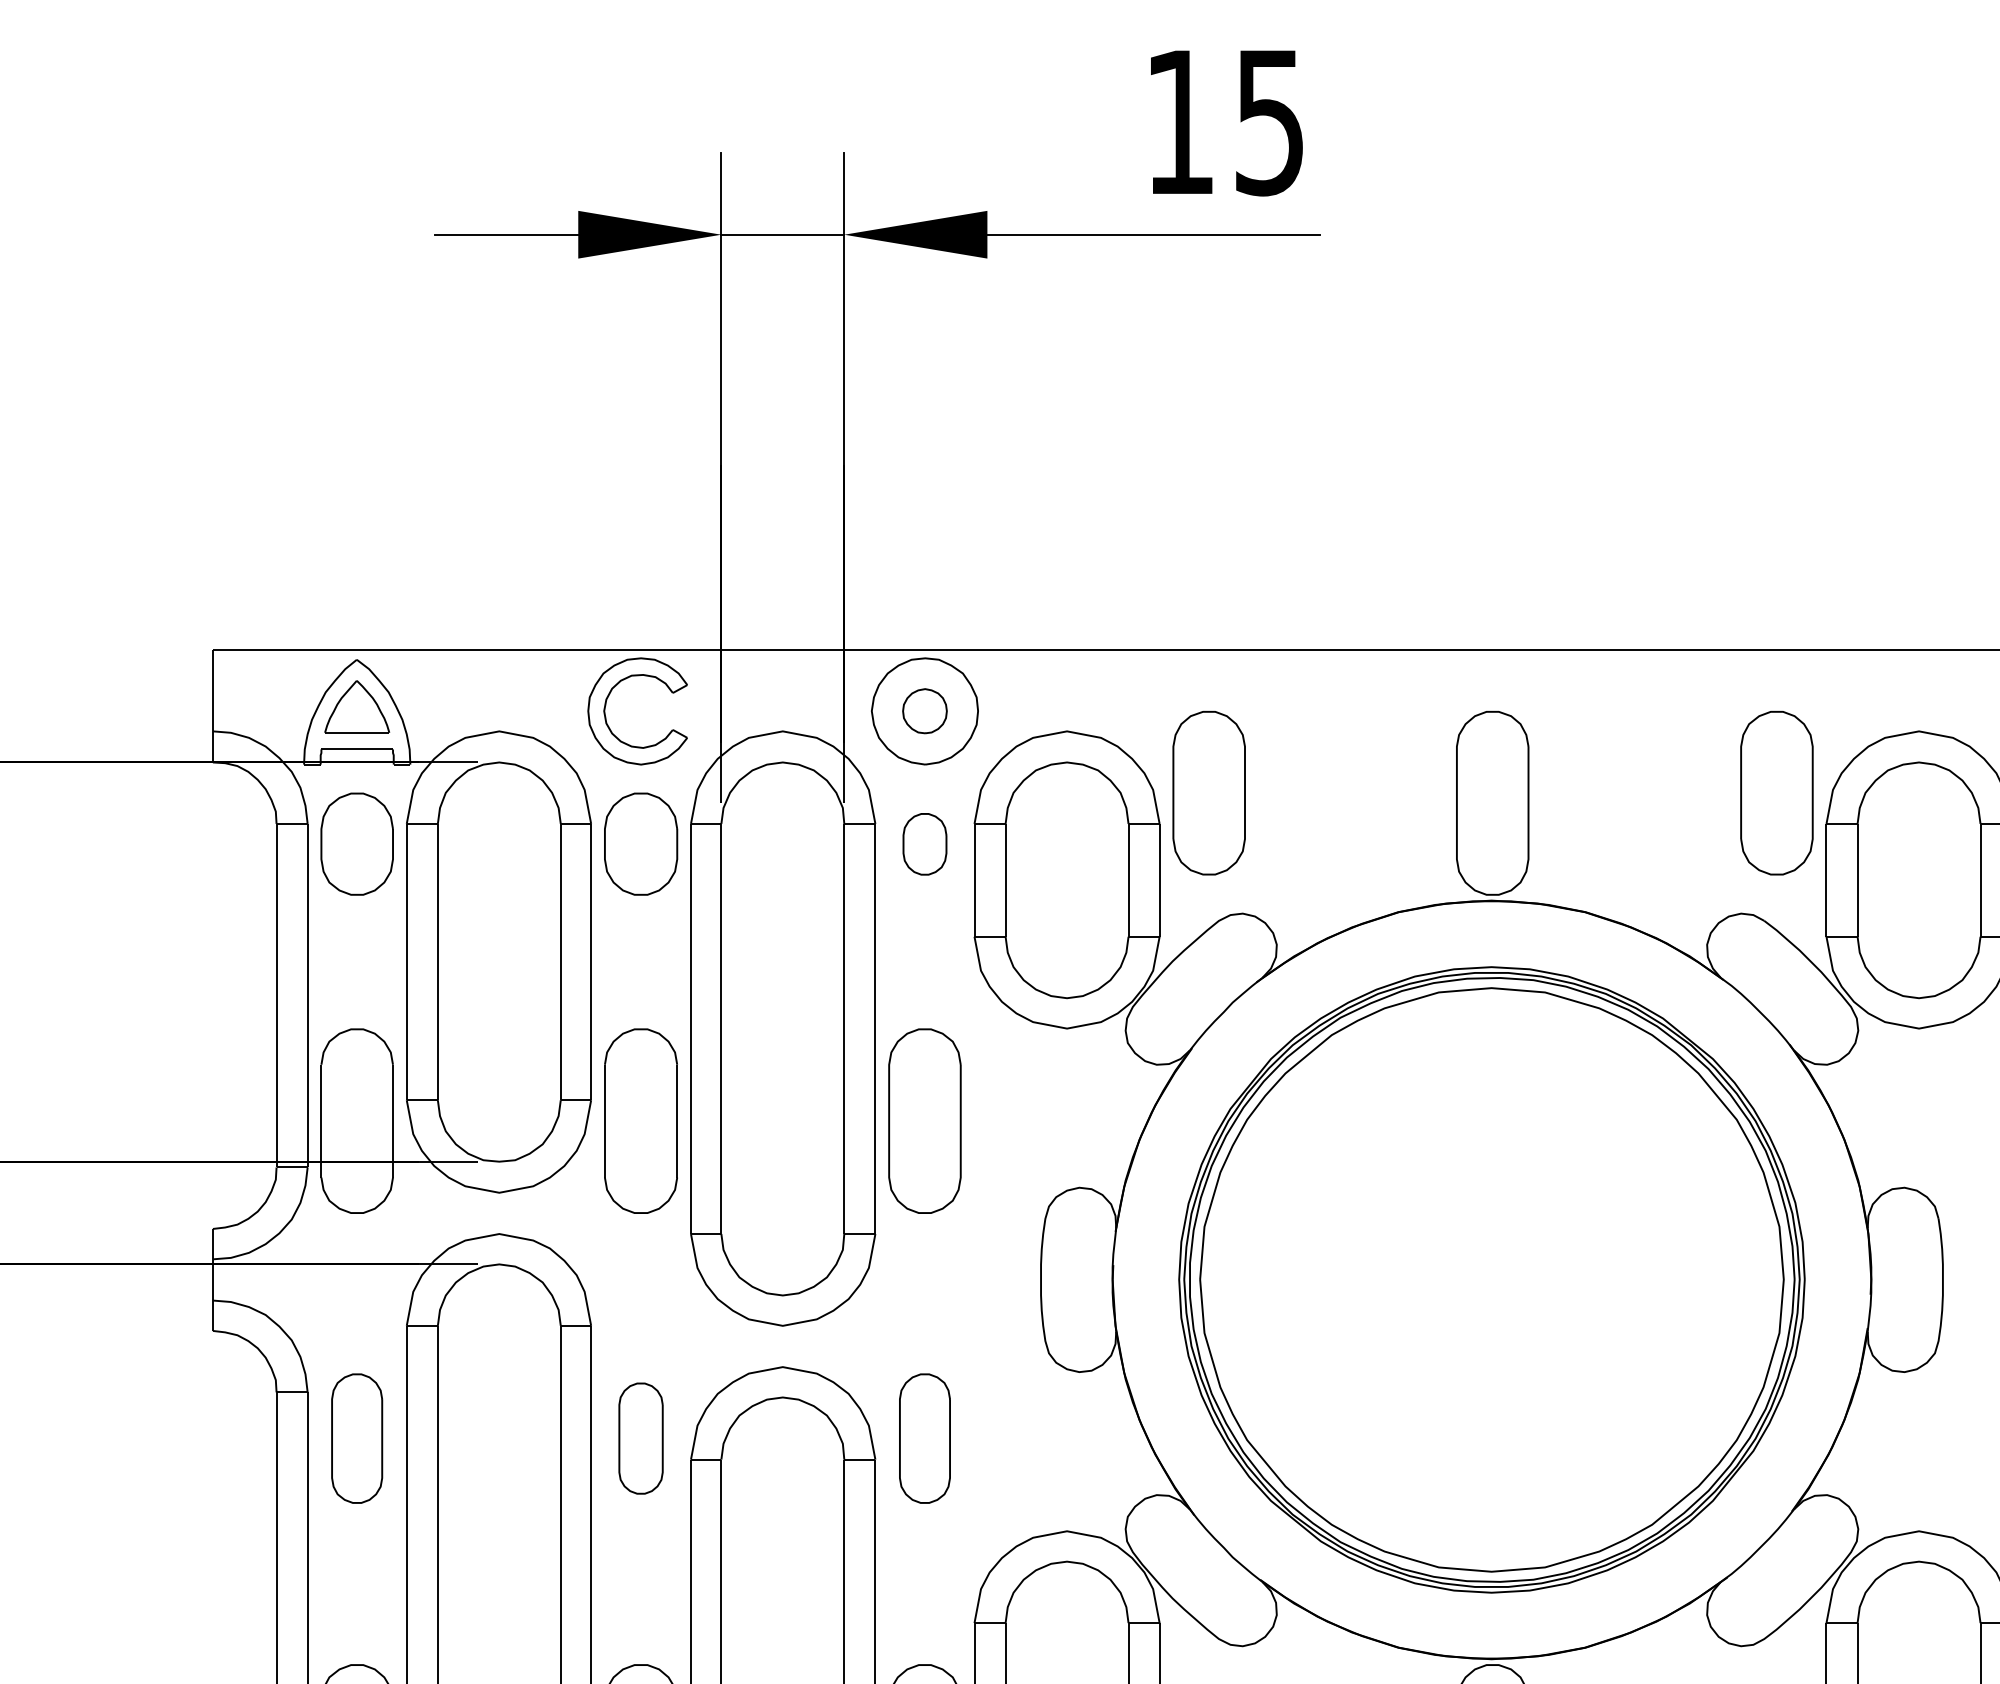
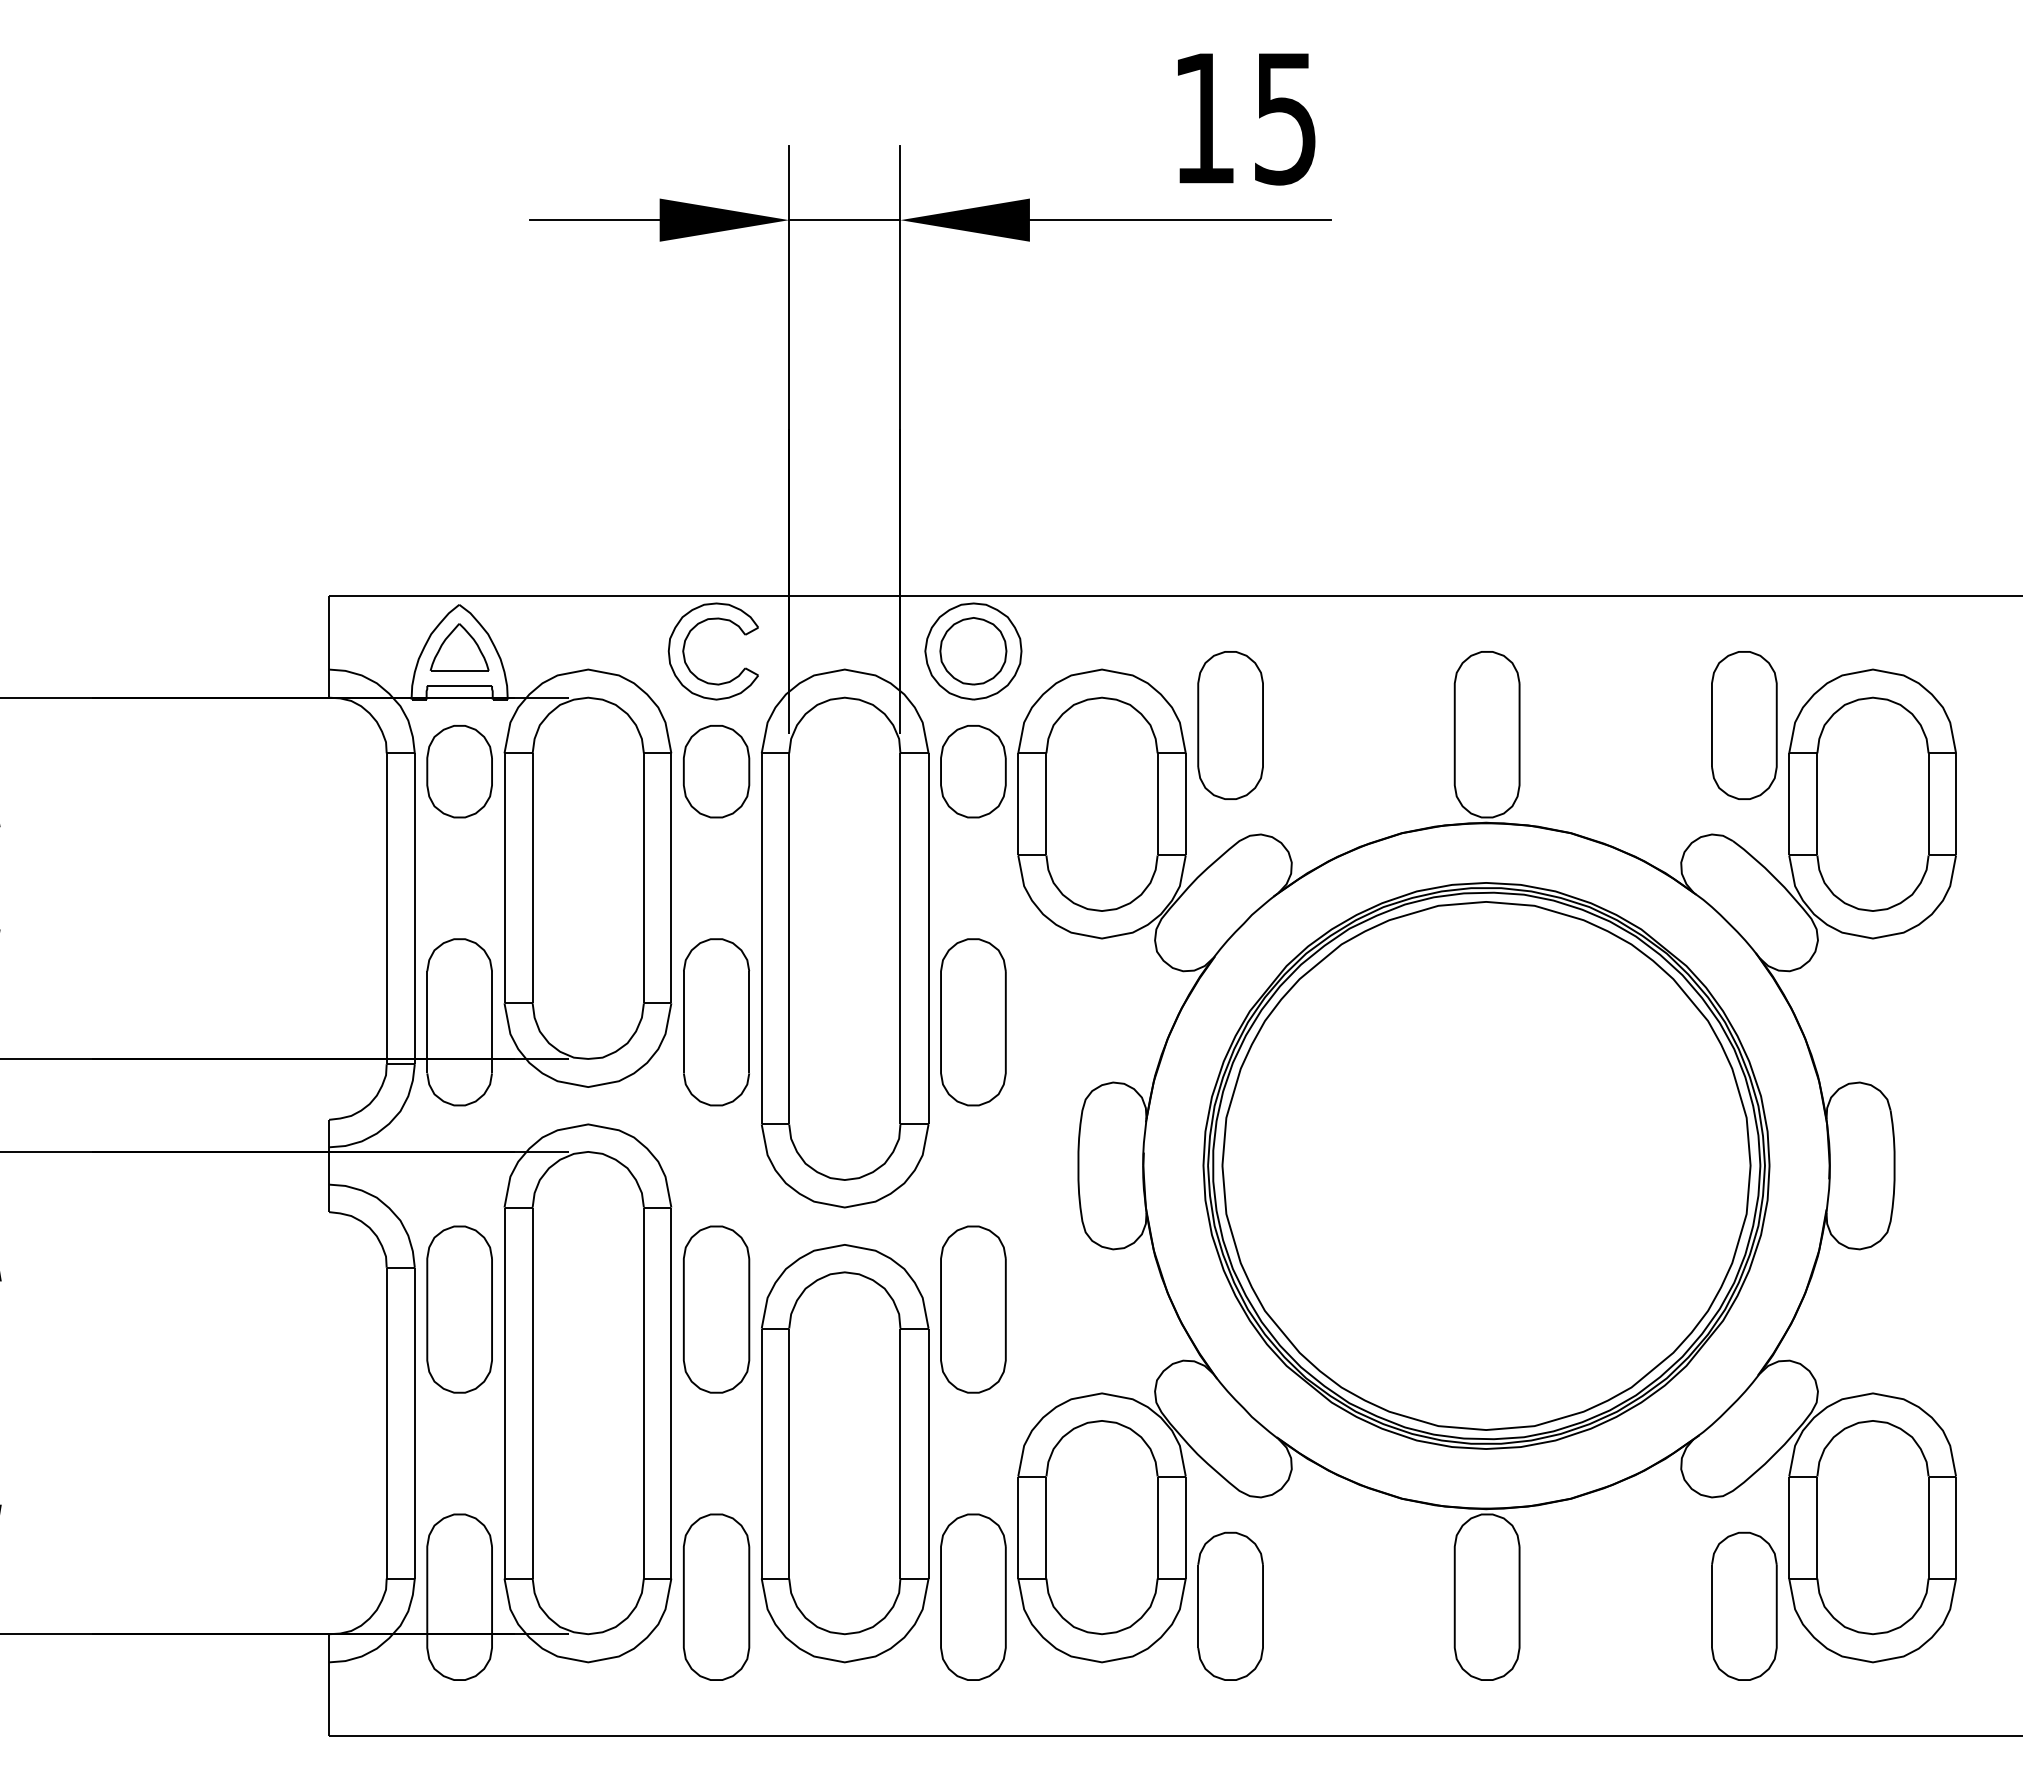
part: (925, 711) -> (973, 651), size x1.67
part: (925, 844) -> (973, 771), size x1.67
part: (357, 1438) -> (459, 1309), size x1.43
part: (641, 1438) -> (716, 1309), size x1.67
part: (925, 1438) -> (973, 1309), size x1.43

